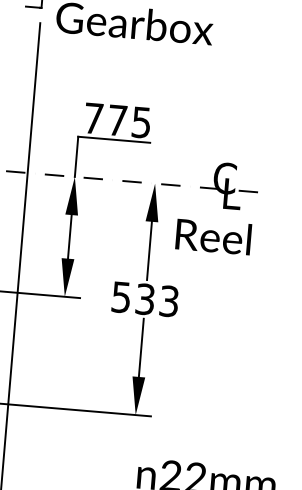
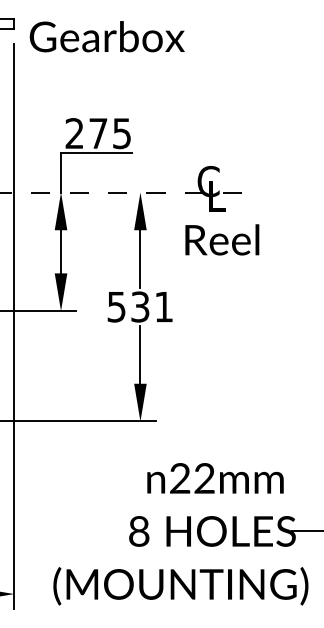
text: (93, 118) -> (74, 133), 775 -> 275
text: (213, 236) -> (222, 239), moved
text: (168, 300) -> (163, 306), 533 -> 531

